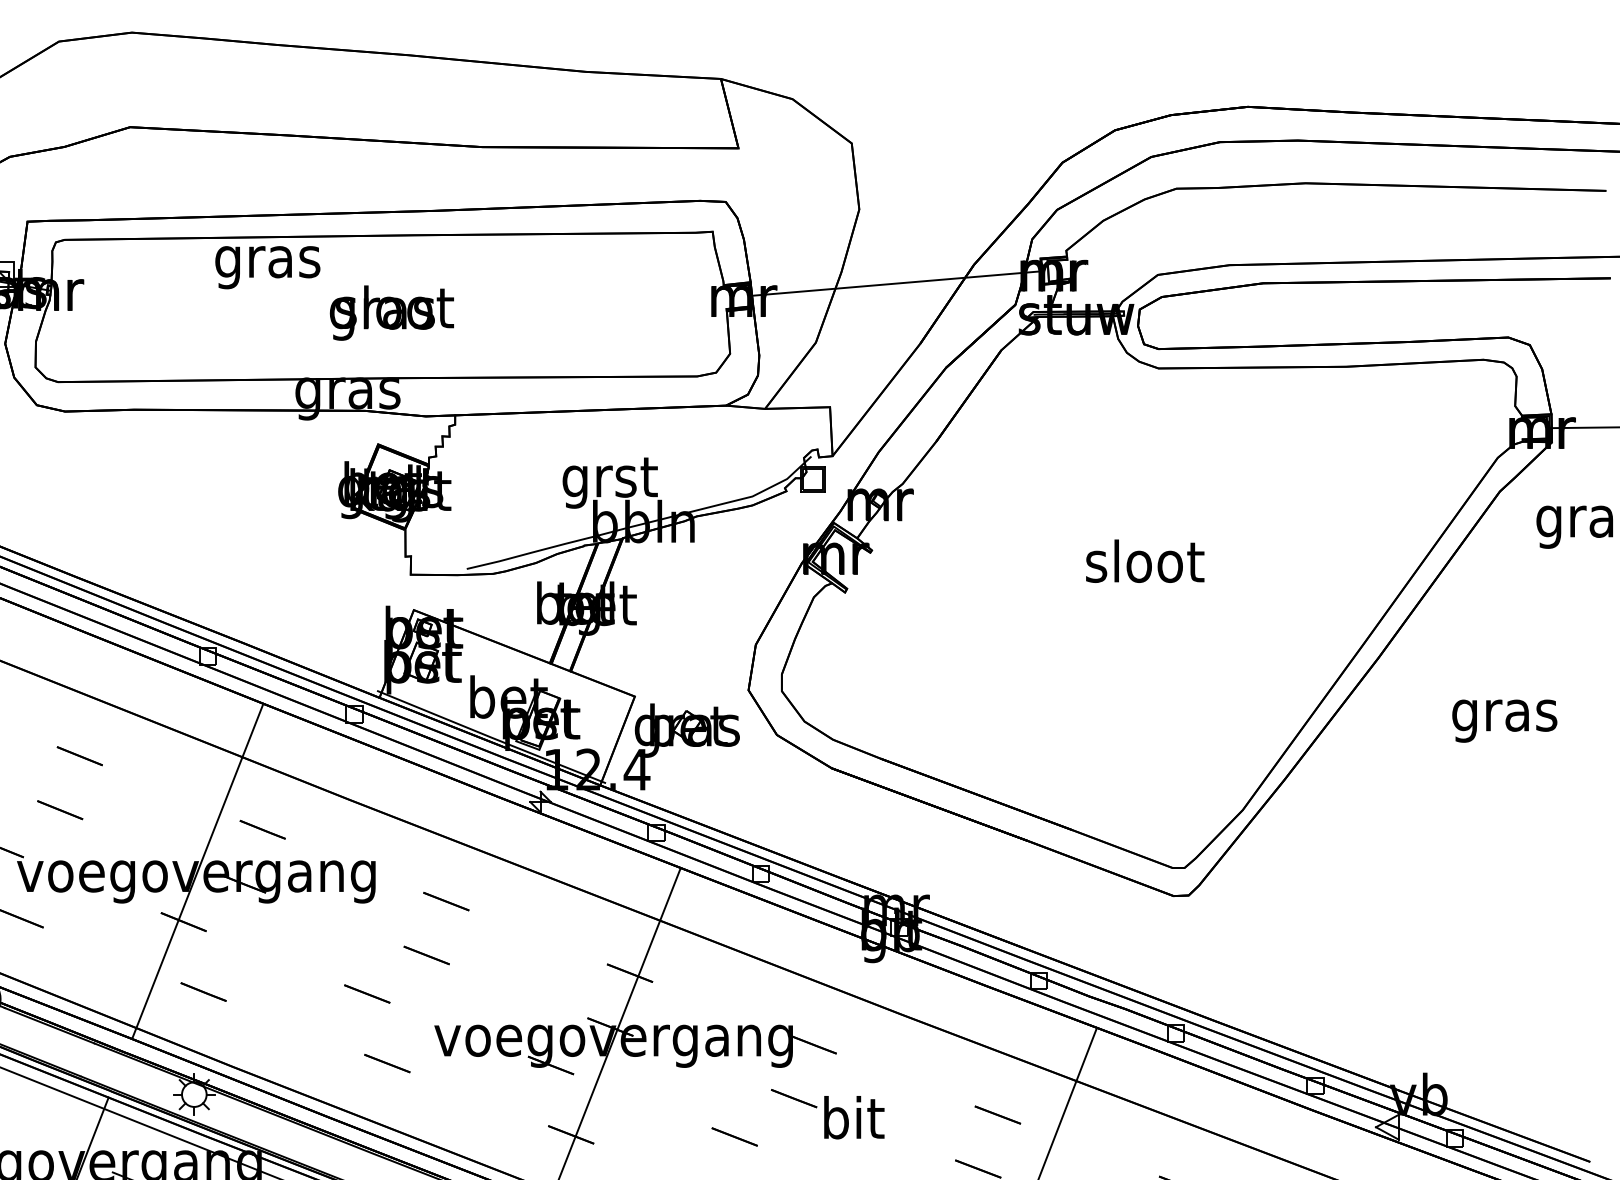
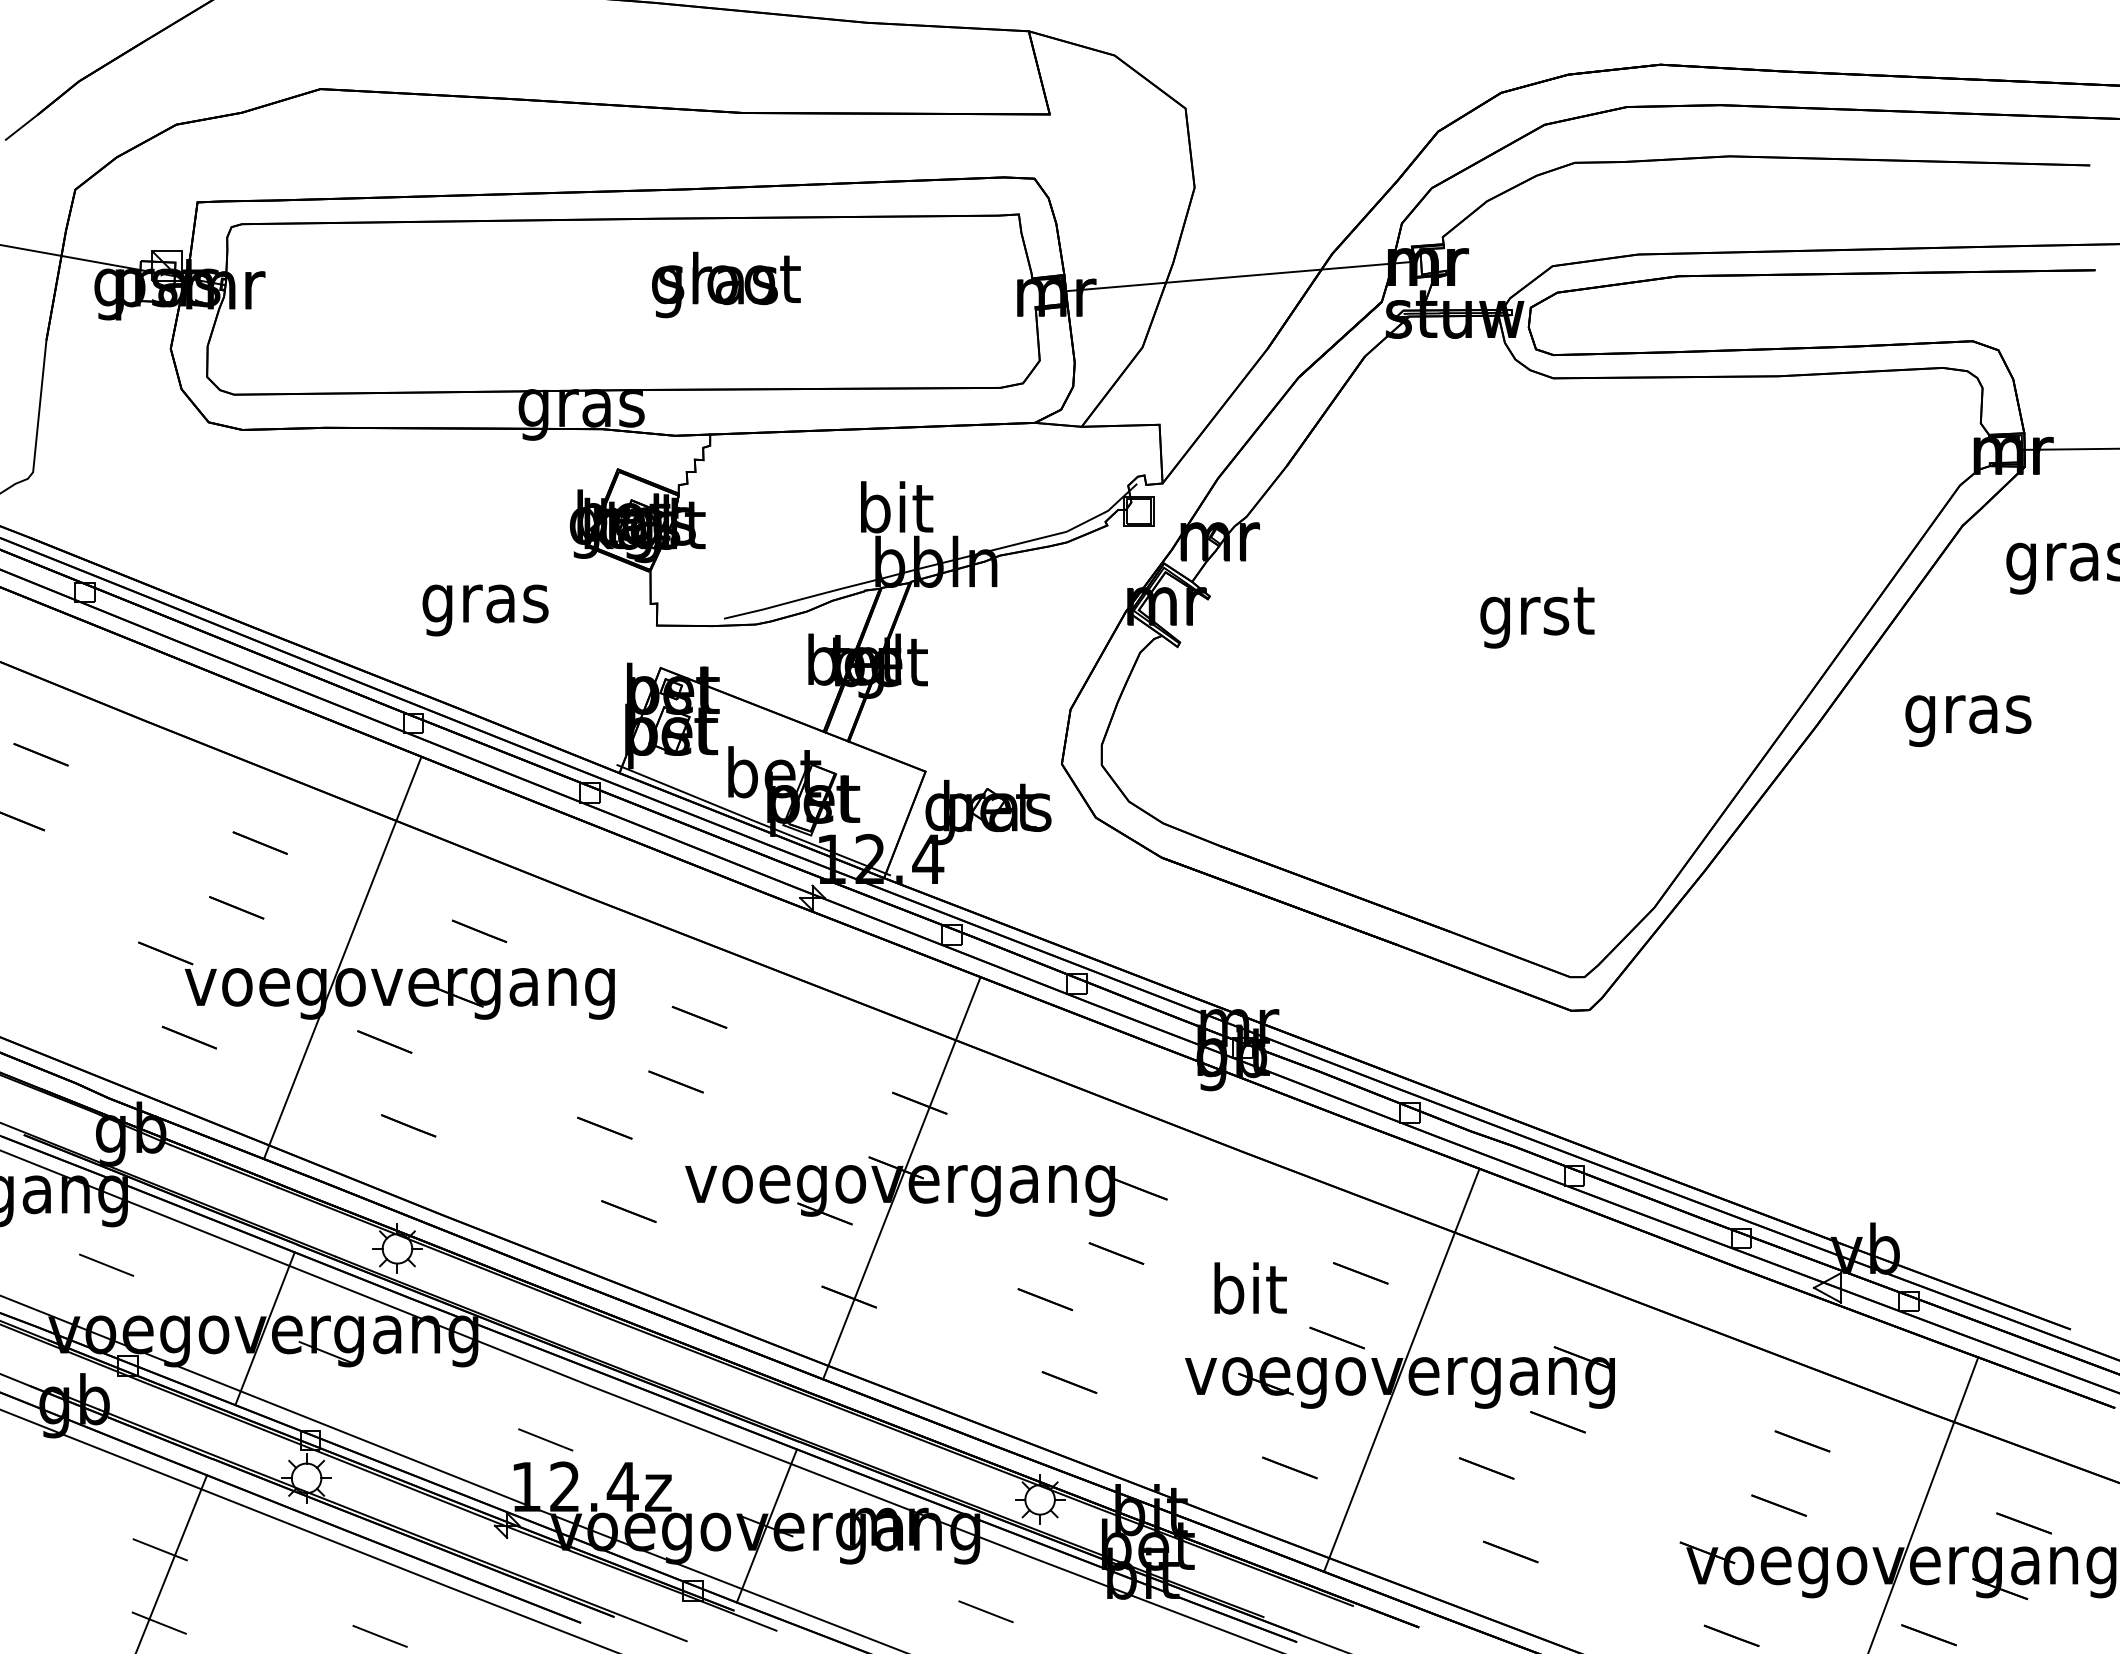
text: (267, 267) -> (485, 610), moved
text: (392, 312) -> (726, 284), moved
text: (610, 481) -> (896, 513), grst -> bit
text: (1145, 566) -> (1537, 615), sloot -> grst
text: (1504, 721) -> (1968, 721), moved
line: (197, 871) -> (342, 958), moved
text: (854, 1117) -> (1250, 1288), moved

